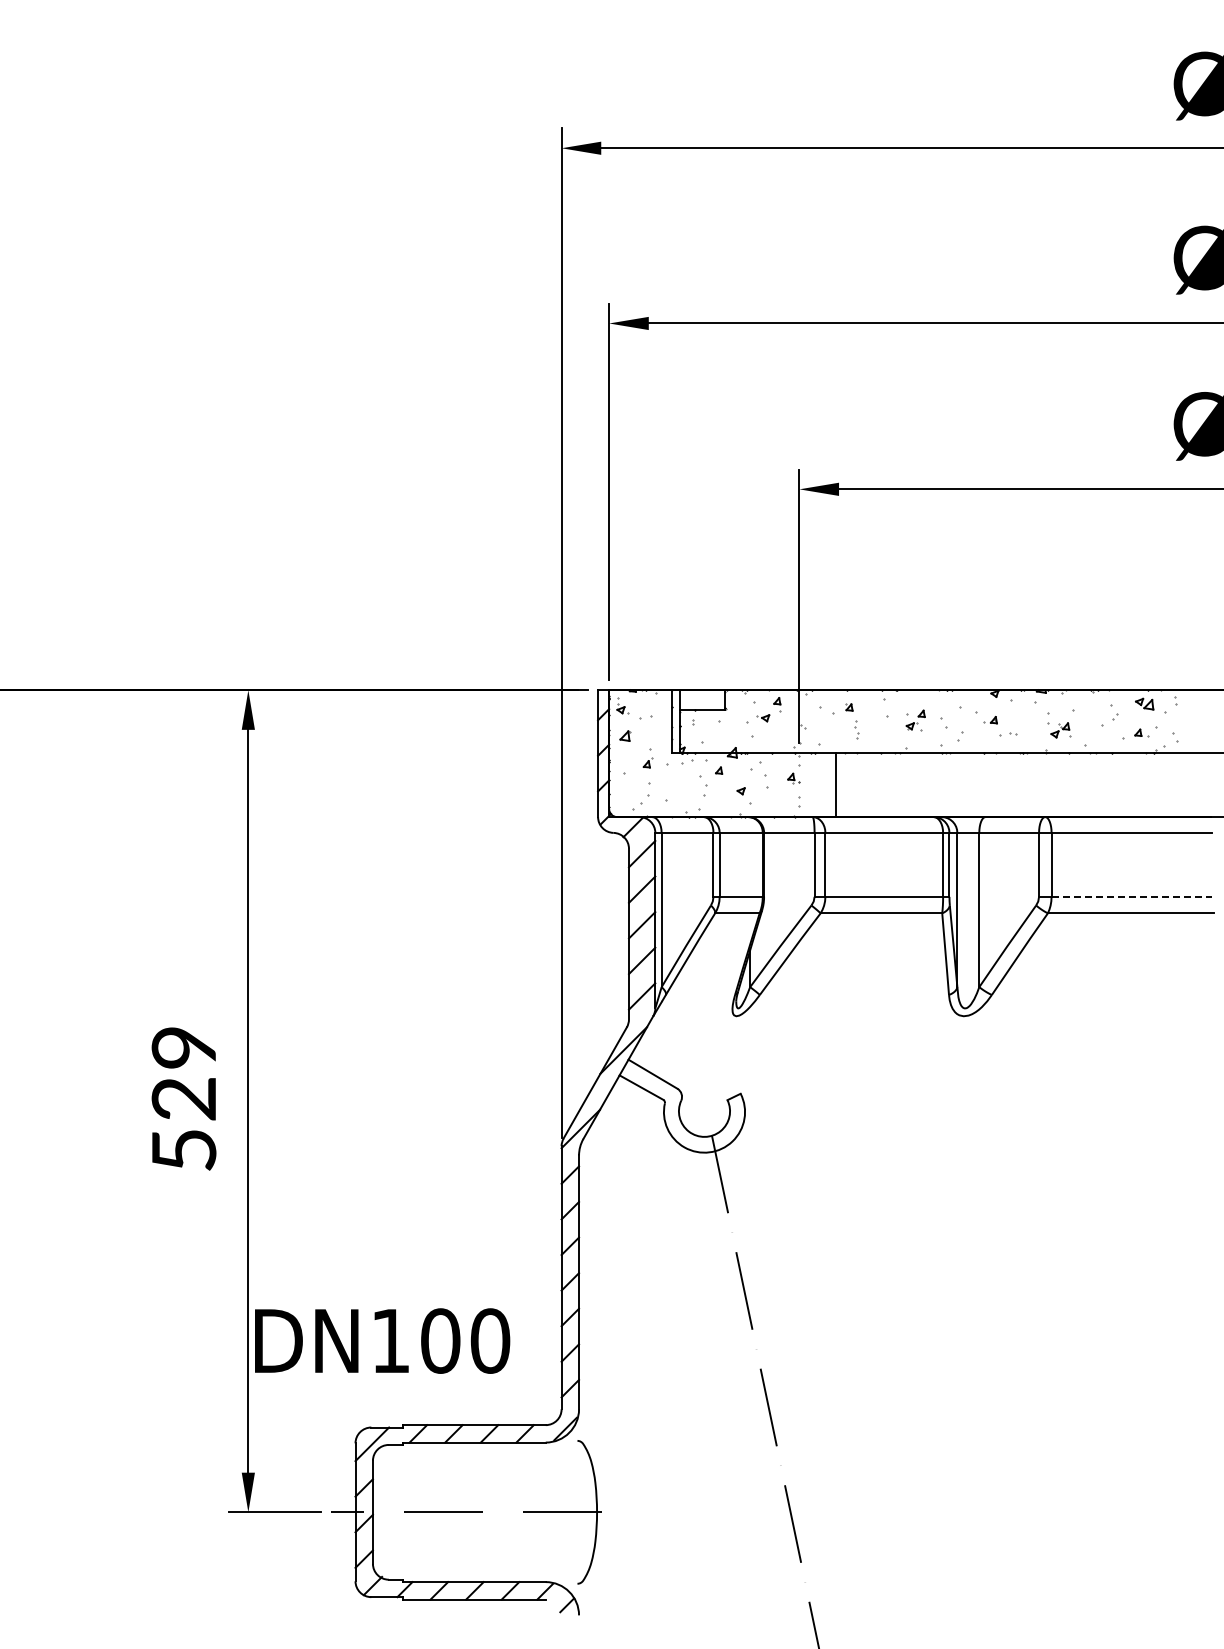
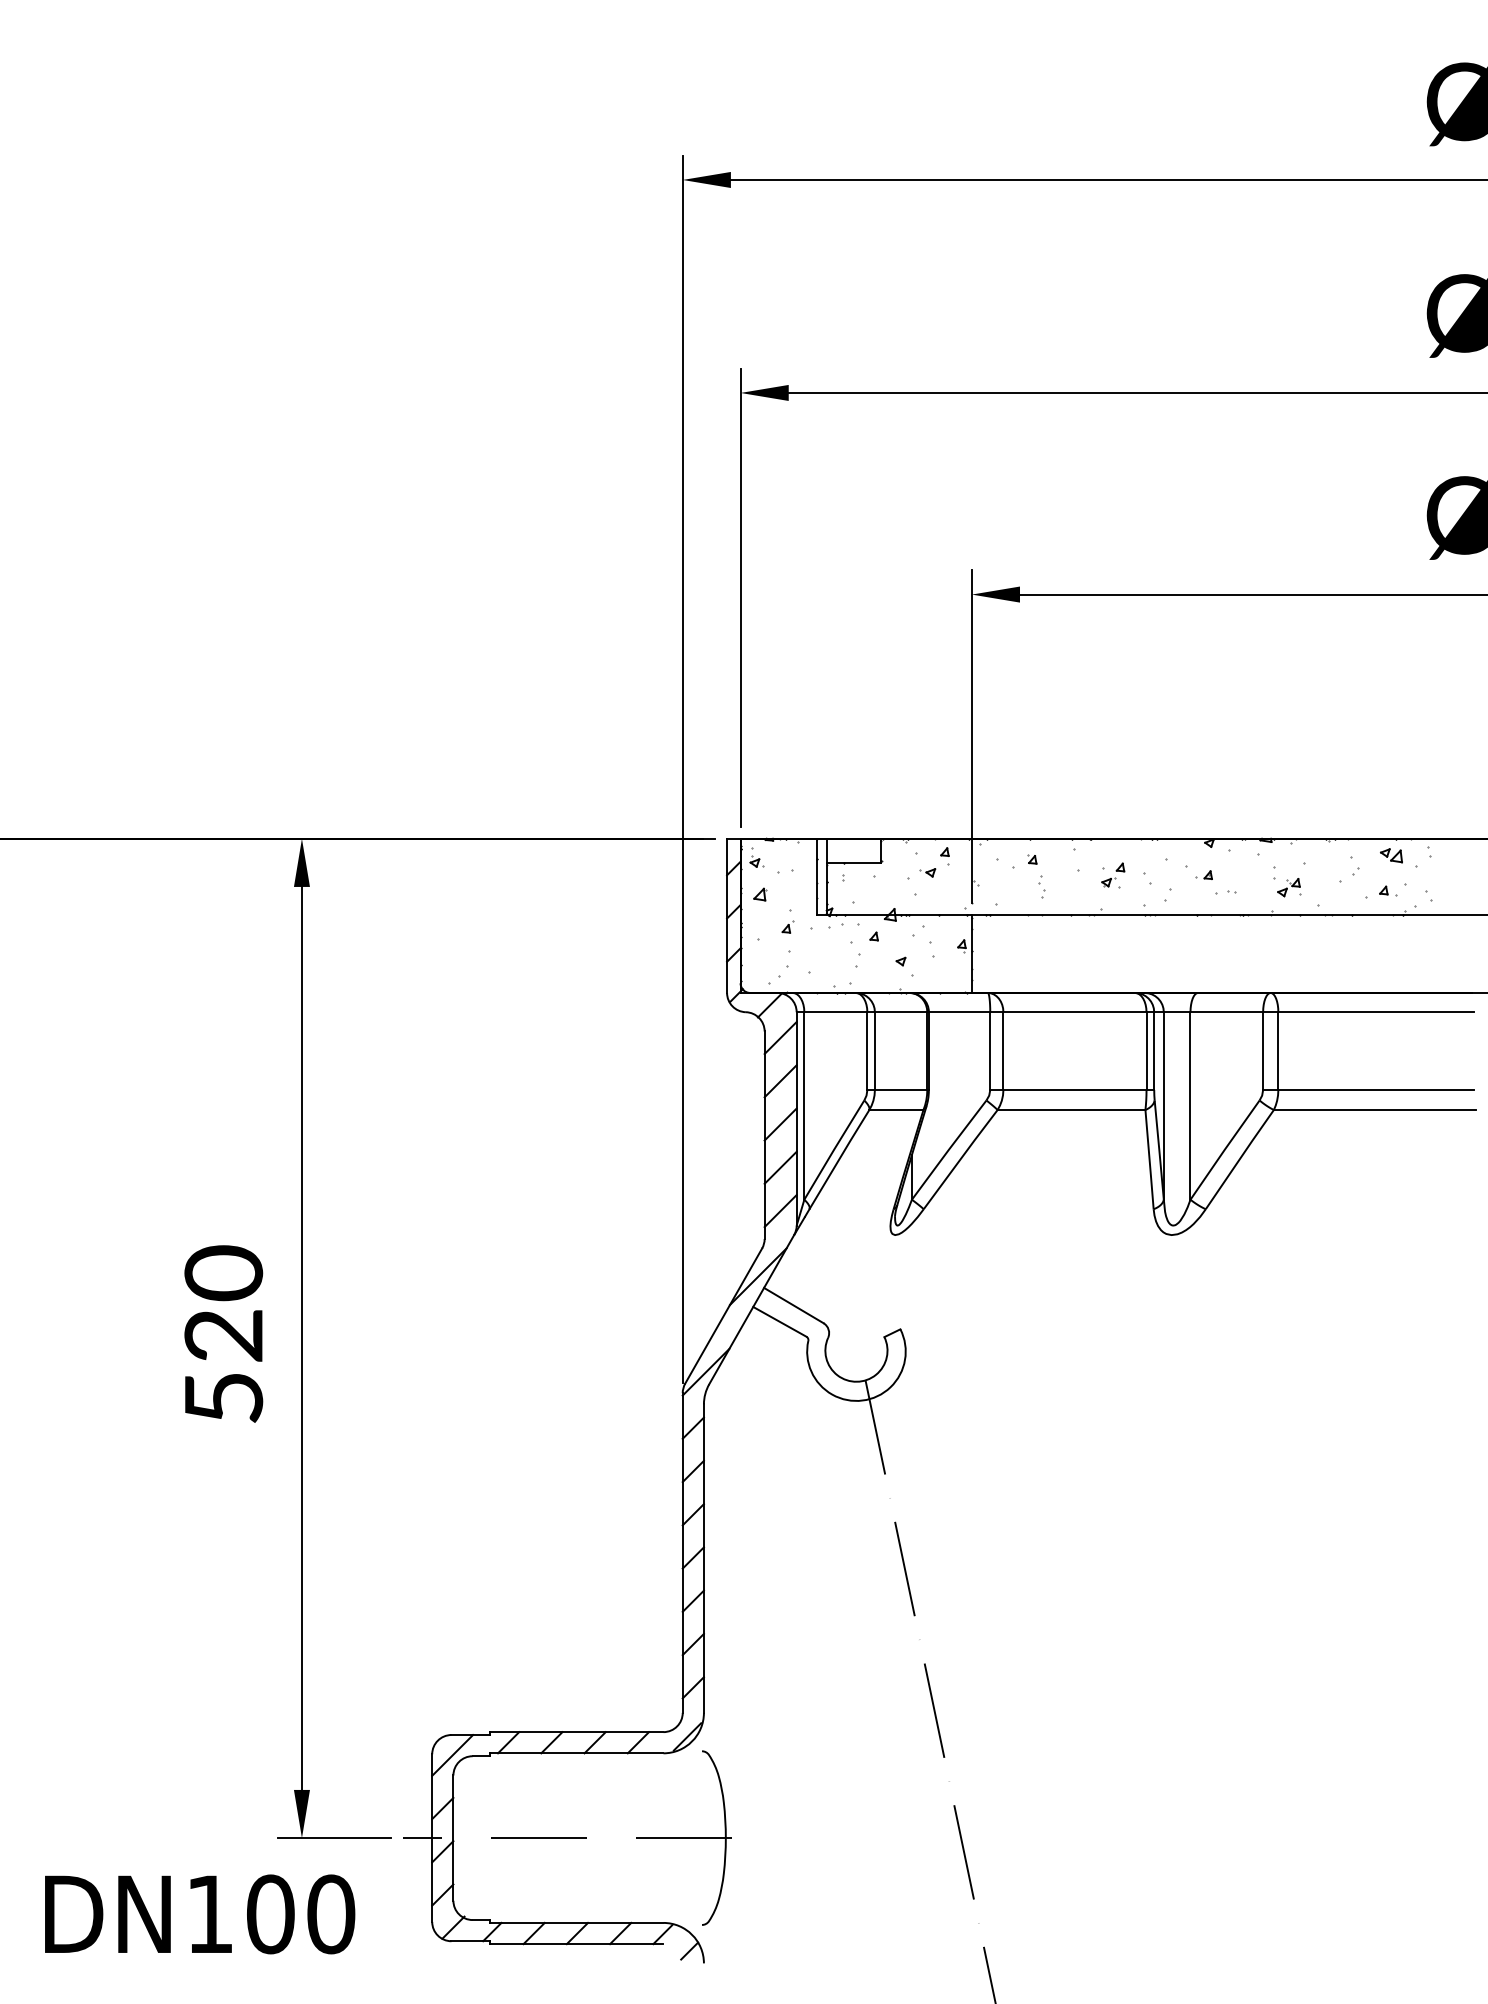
line: (836, 784) -> (971, 953), moved
line: (1132, 896) -> (1376, 1089), dashed -> solid
text: (184, 1047) -> (224, 1273), 529 -> 520
text: (382, 1340) -> (200, 1913), moved

